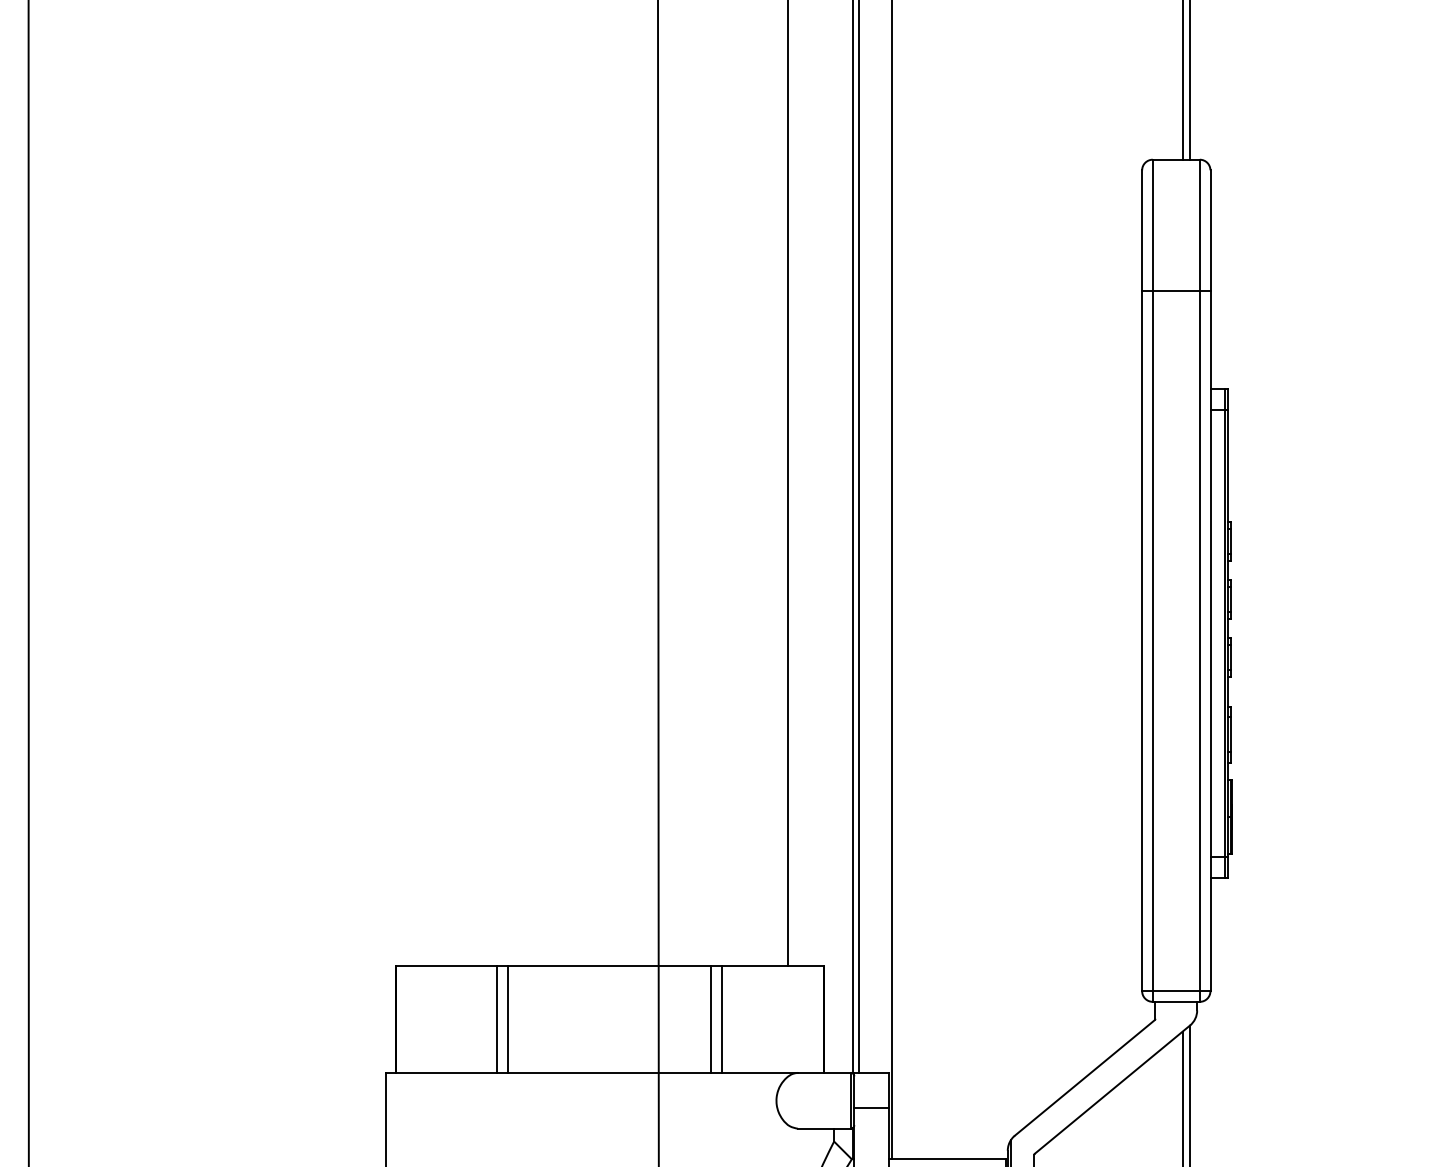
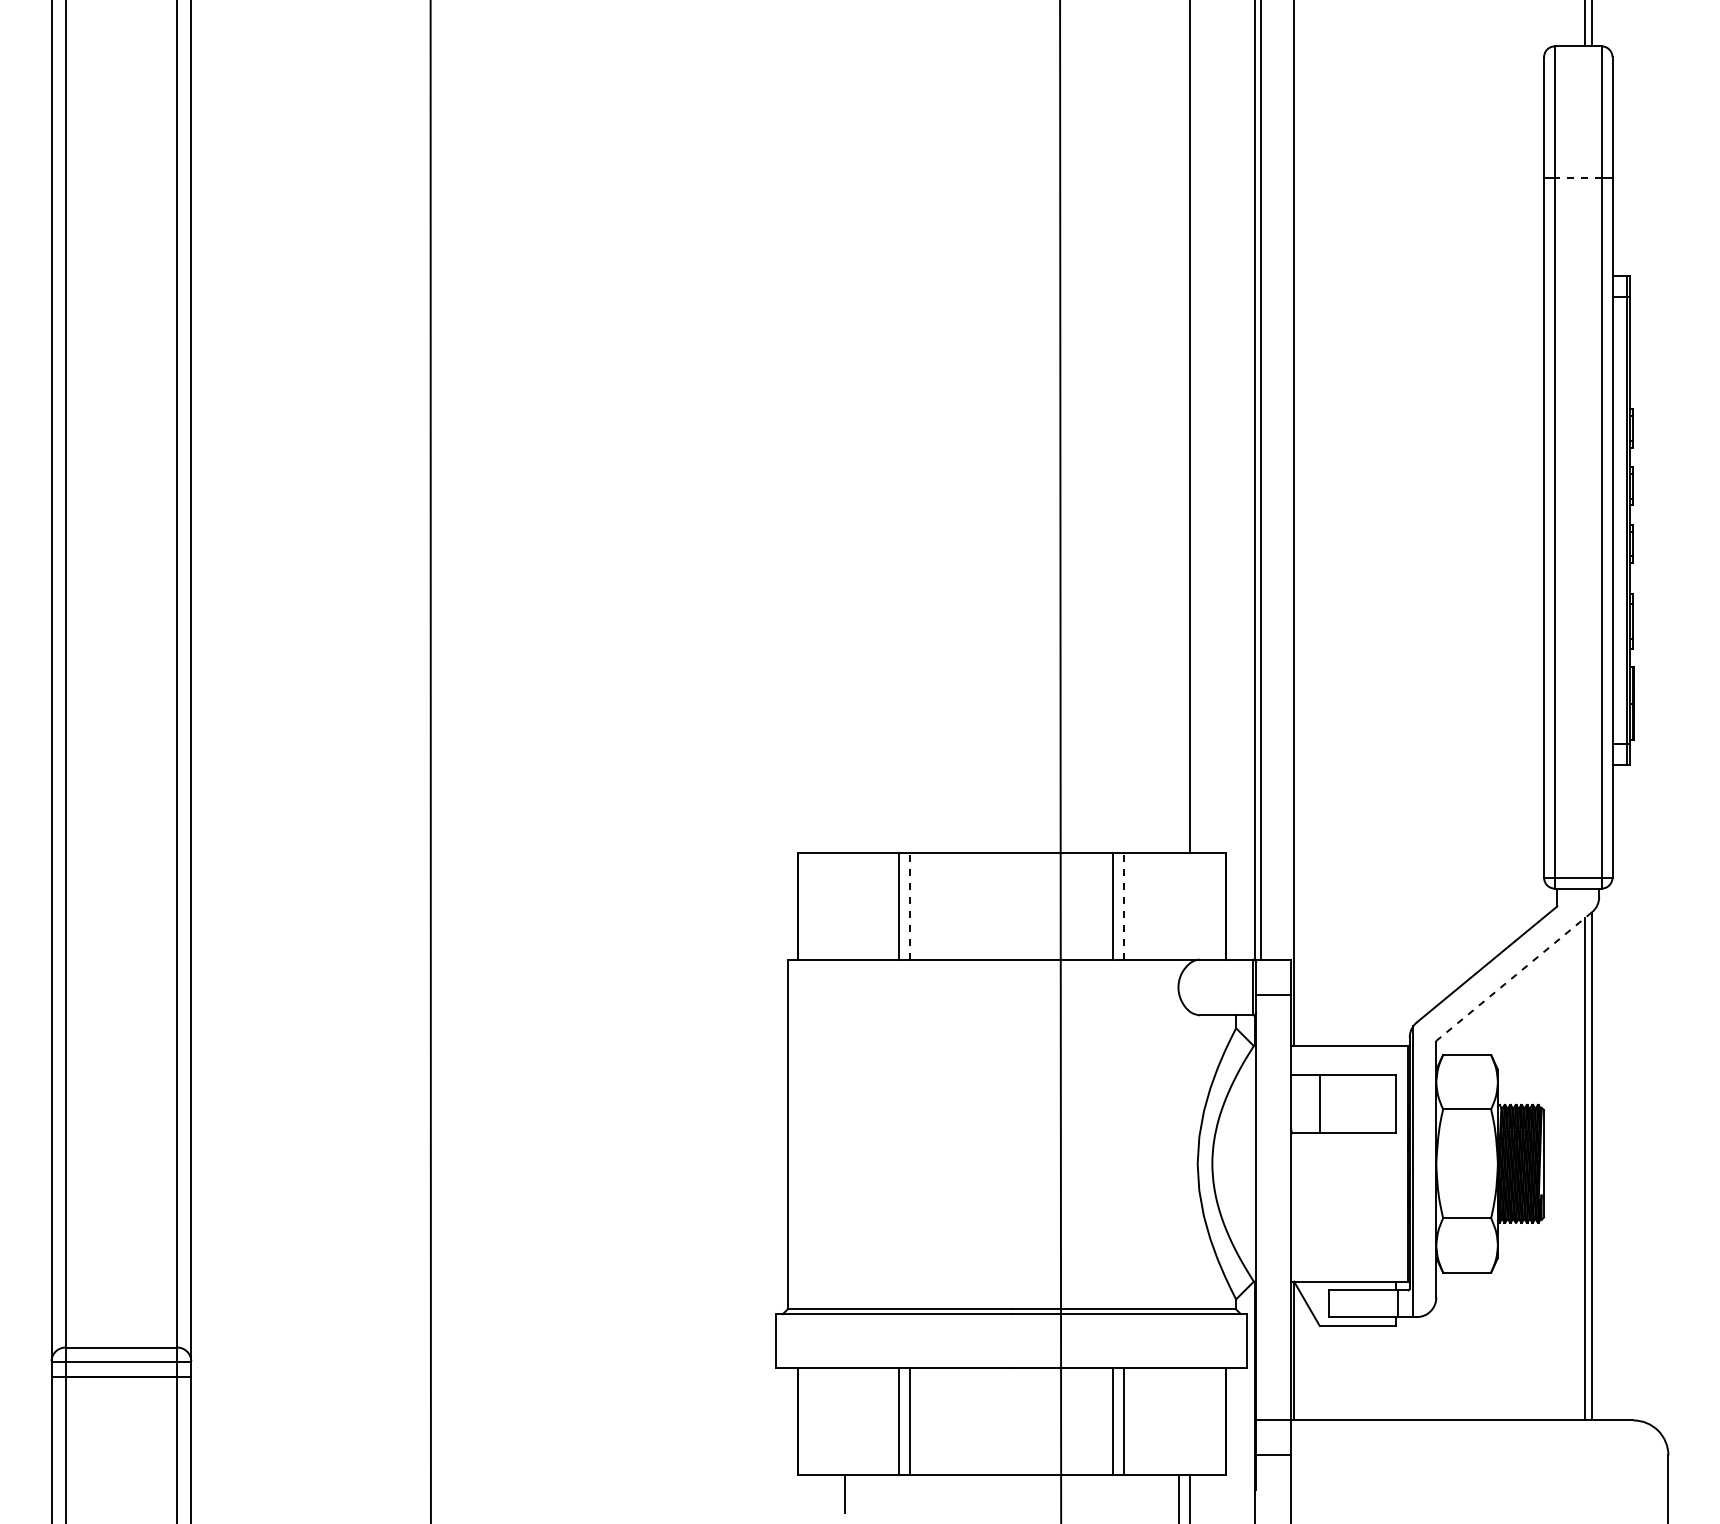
line: (1176, 290) -> (1578, 177), solid -> dashed
line: (508, 1018) -> (910, 905), solid -> dashed
line: (722, 1018) -> (1124, 905), solid -> dashed
line: (1112, 1089) -> (1514, 976), solid -> dashed

